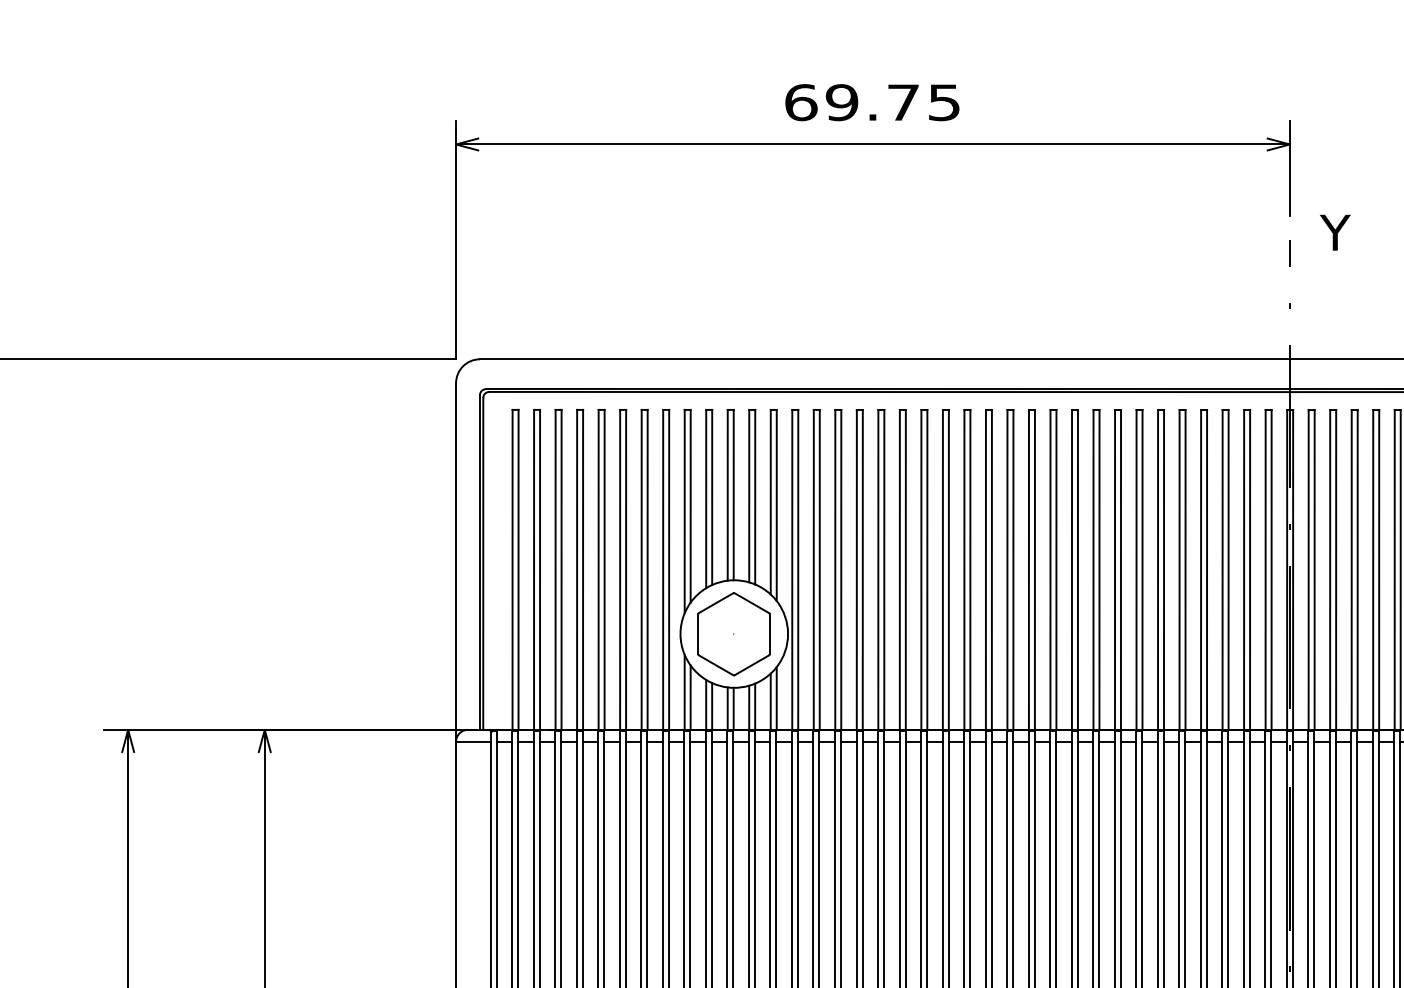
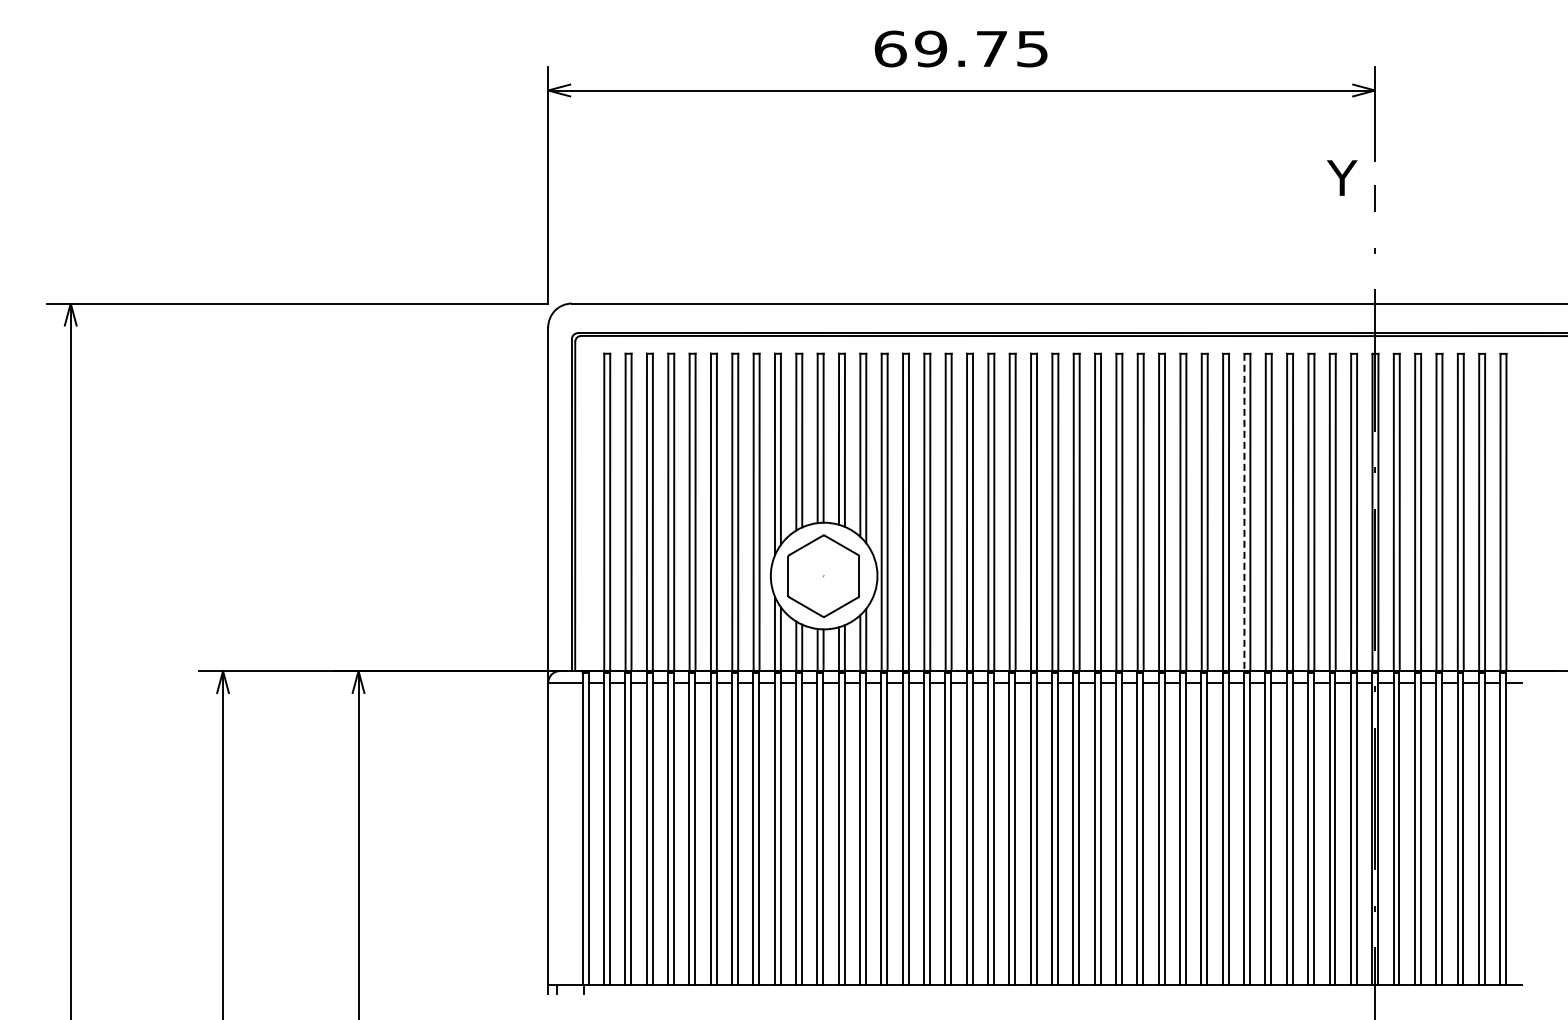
text: (1335, 232) -> (1342, 177), moved
line: (1158, 569) -> (1244, 512), solid -> dashed

